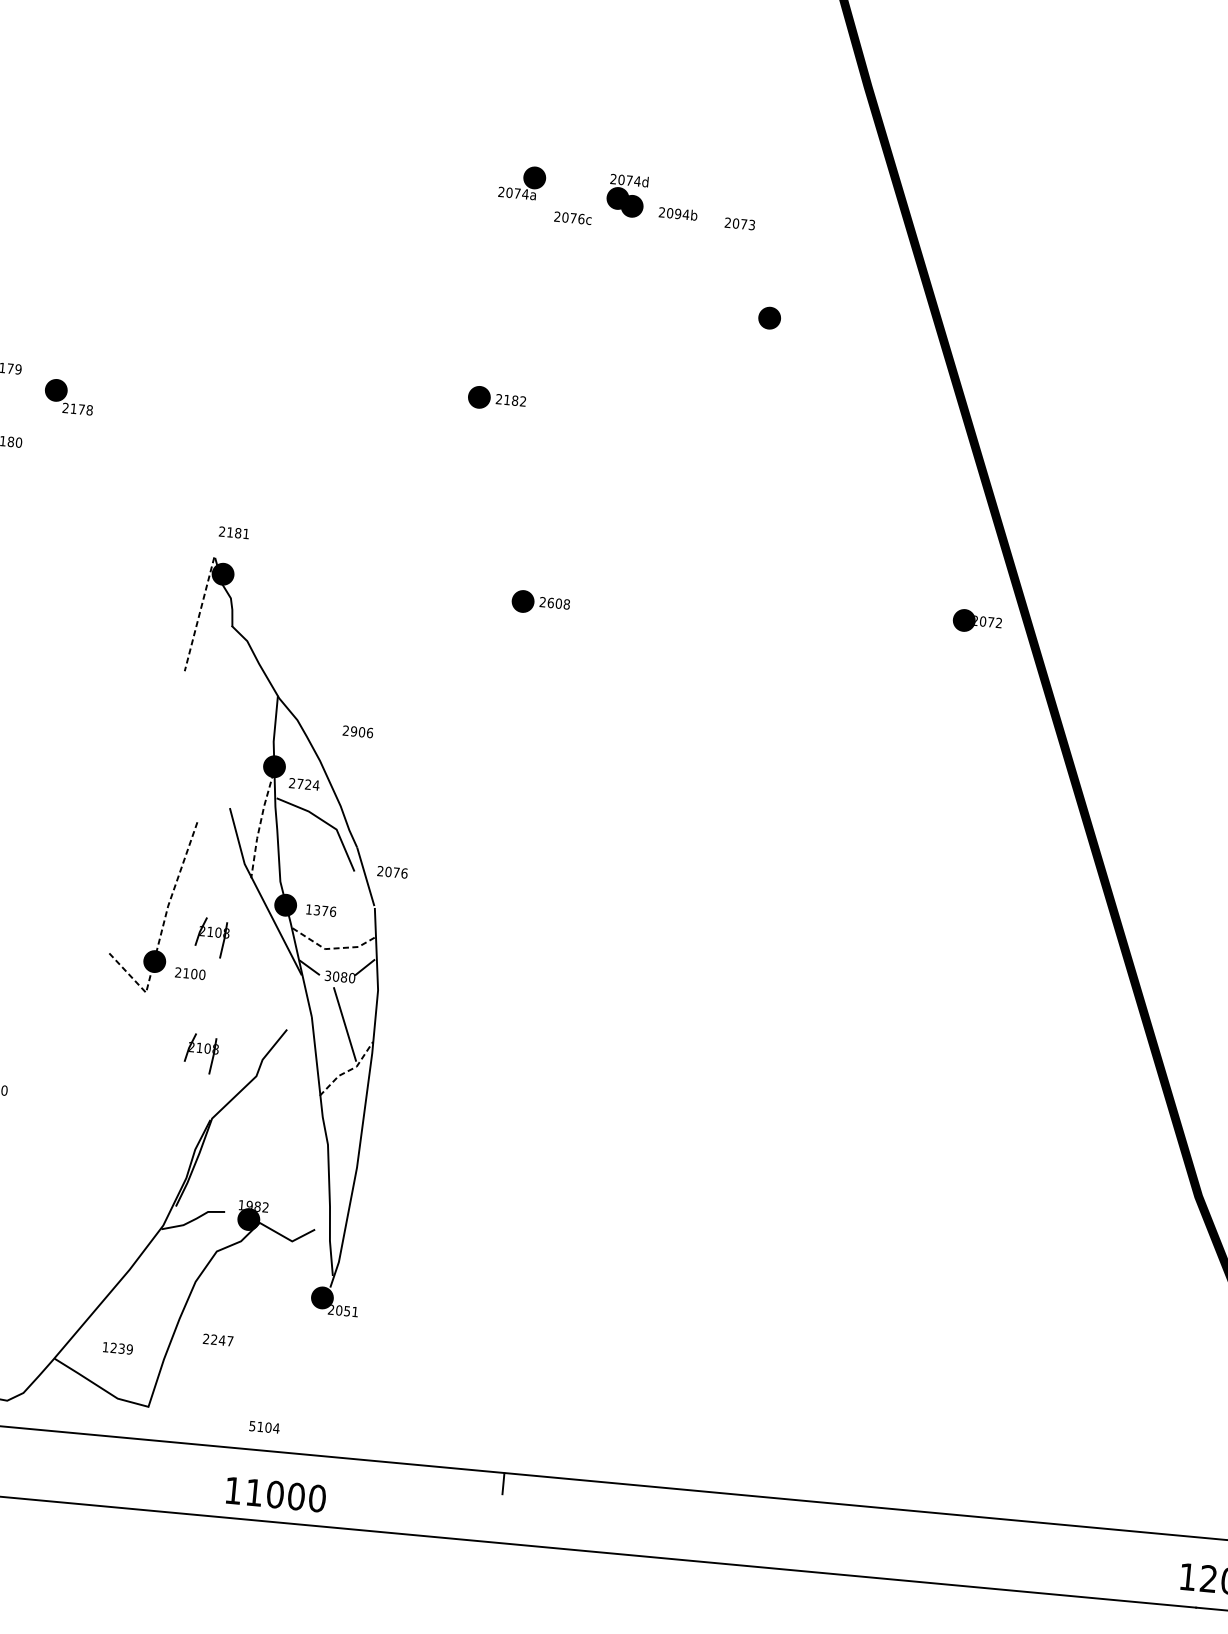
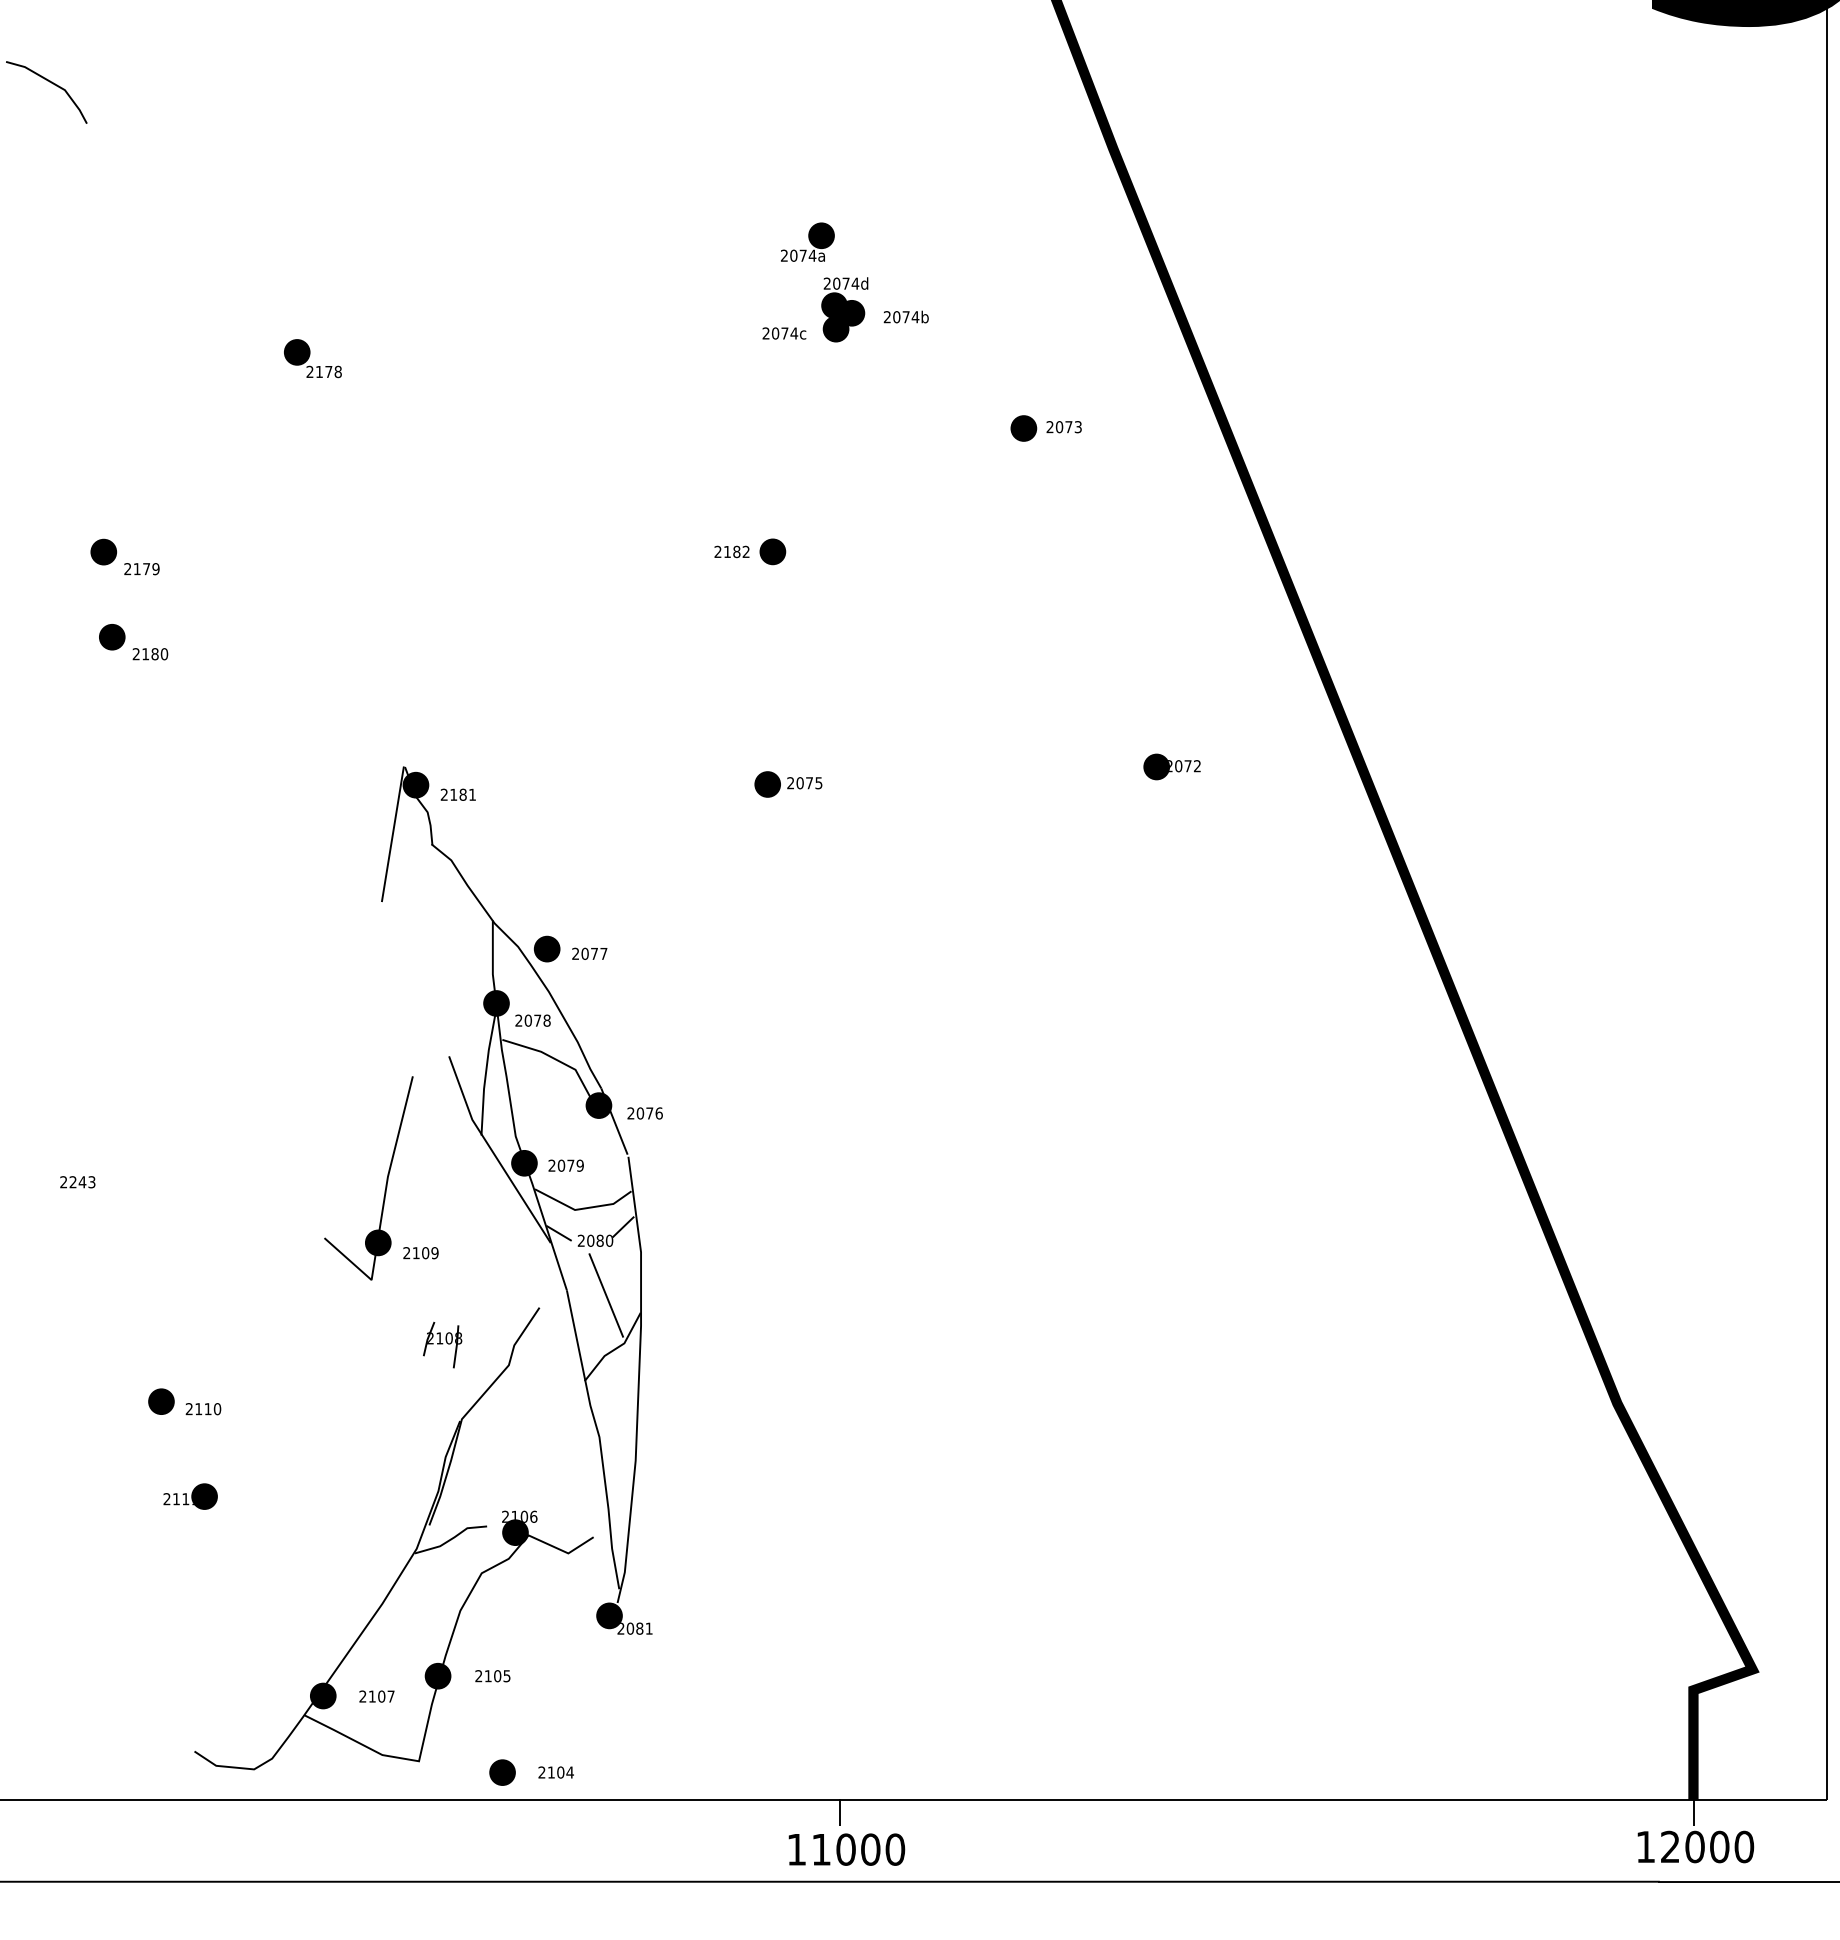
text: (522, 181) -> (807, 241), moved
text: (677, 214) -> (905, 317), 2094b -> 2074b
fill: (616, 218) -> (835, 328), added
text: (581, 219) -> (794, 333), 2076c -> 2074c
text: (739, 224) -> (1063, 427), moved
text: (68, 396) -> (312, 358), moved
part: (479, 397) -> (772, 551), moved
text: (233, 532) -> (457, 794), moved
text: (558, 603) -> (809, 783), 2608 -> 2075
line: (199, 614) -> (392, 834), dashed -> solid
text: (976, 621) -> (1171, 766), moved
fill: (321, 723) -> (546, 948), added
text: (362, 731) -> (594, 953), 2906 -> 2077
text: (308, 784) -> (537, 1020), 2724 -> 2078
line: (260, 824) -> (486, 1072), dashed -> solid
fill: (353, 861) -> (598, 1105), added
text: (320, 910) -> (565, 1165), 1376 -> 2079
line: (160, 933) -> (382, 1209), dashed -> solid
part: (212, 937) -> (442, 1208), removed
line: (331, 948) -> (582, 1208), dashed -> solid
text: (201, 975) -> (434, 1253), 2100 -> 2109
text: (327, 975) -> (580, 1240), 3080 -> 2080
line: (348, 1071) -> (615, 1349), dashed -> solid
text: (253, 1206) -> (519, 1516), 1982 -> 2106
text: (346, 1311) -> (639, 1628), 2051 -> 2081
fill: (171, 1335) -> (437, 1675), added
text: (222, 1340) -> (497, 1676), 2247 -> 2105
fill: (71, 1343) -> (322, 1695), added
text: (117, 1348) -> (376, 1696), 1239 -> 2107
fill: (218, 1423) -> (502, 1772), added
text: (252, 1426) -> (541, 1772), 5104 -> 2104
text: (275, 1494) -> (846, 1849), moved

